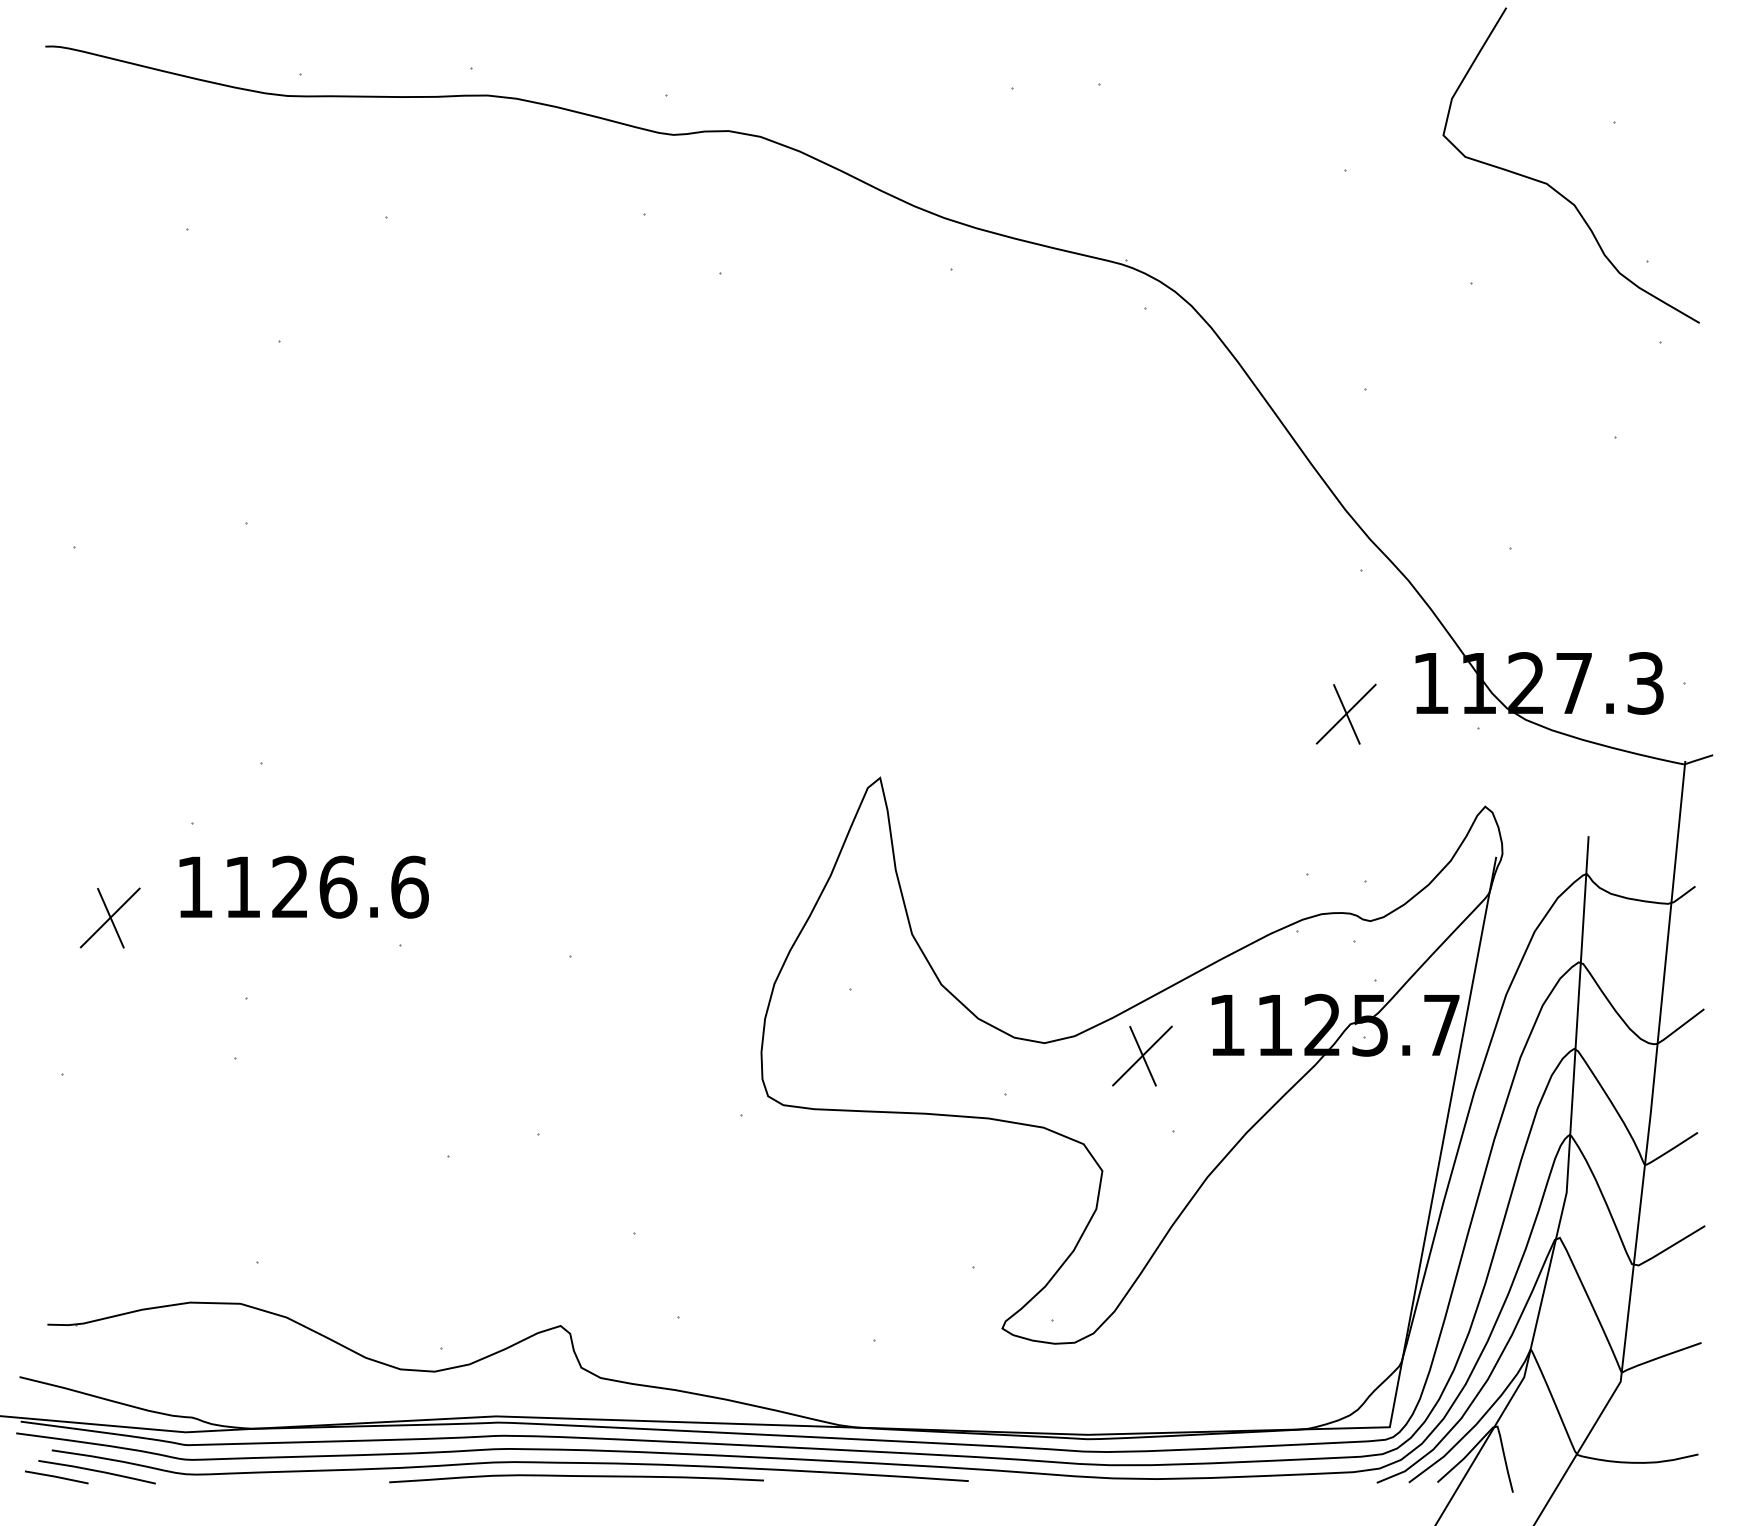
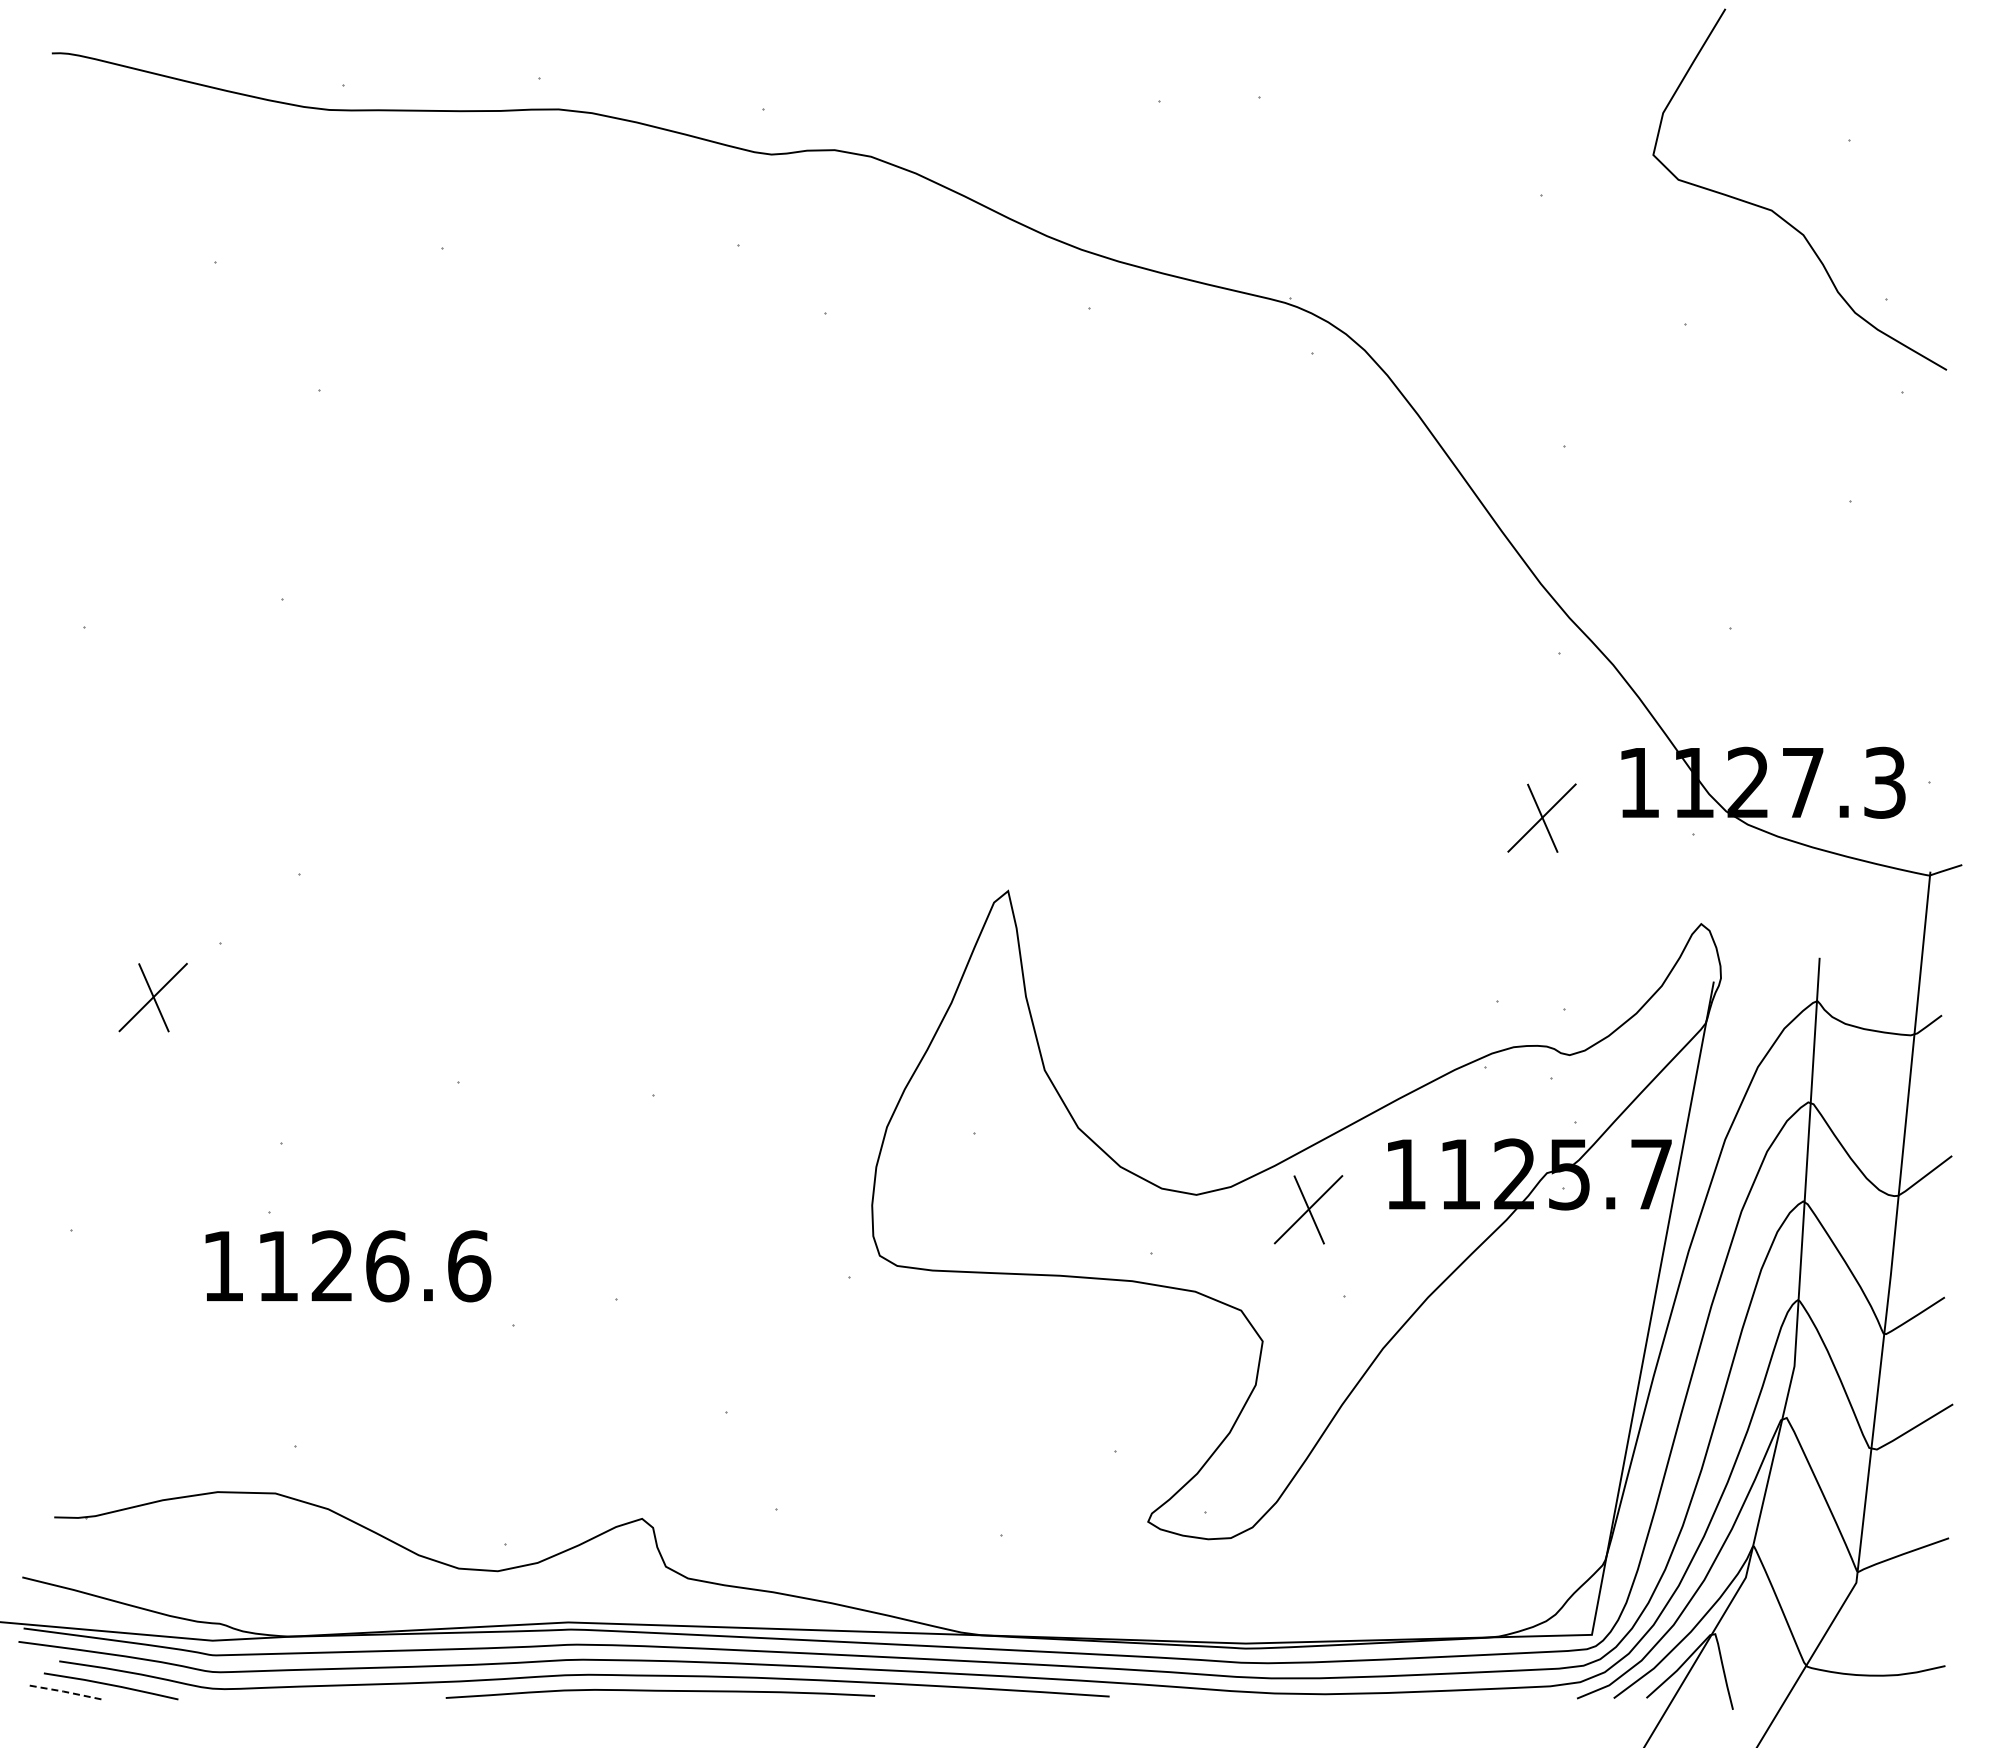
text: (304, 887) -> (348, 1266), moved
part: (109, 917) -> (152, 997), moved
line: (56, 1476) -> (64, 1691), solid -> dashed

